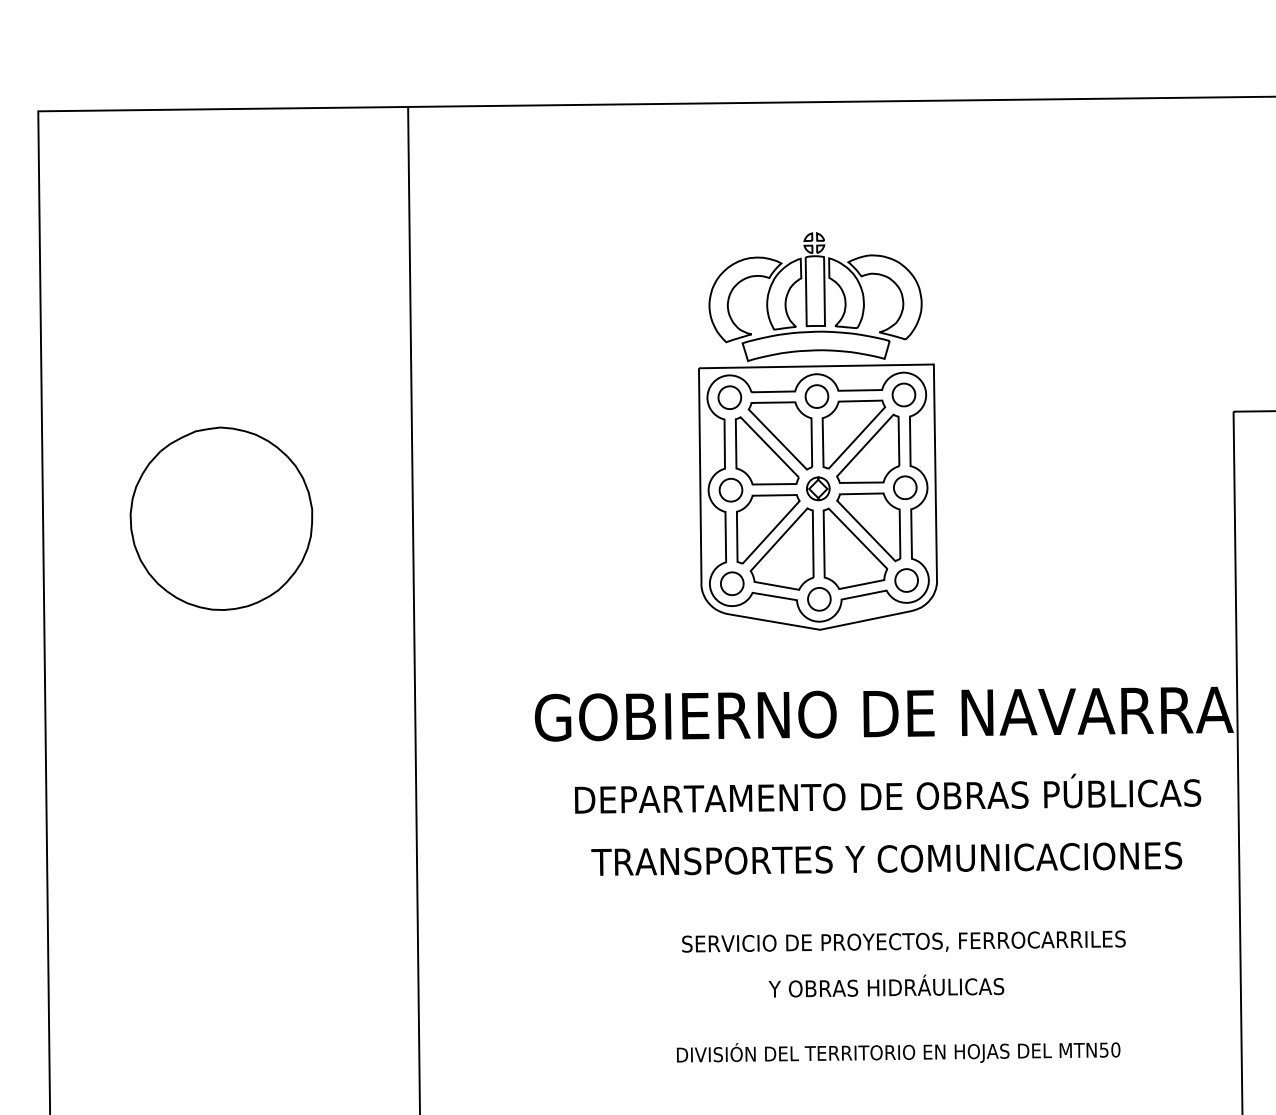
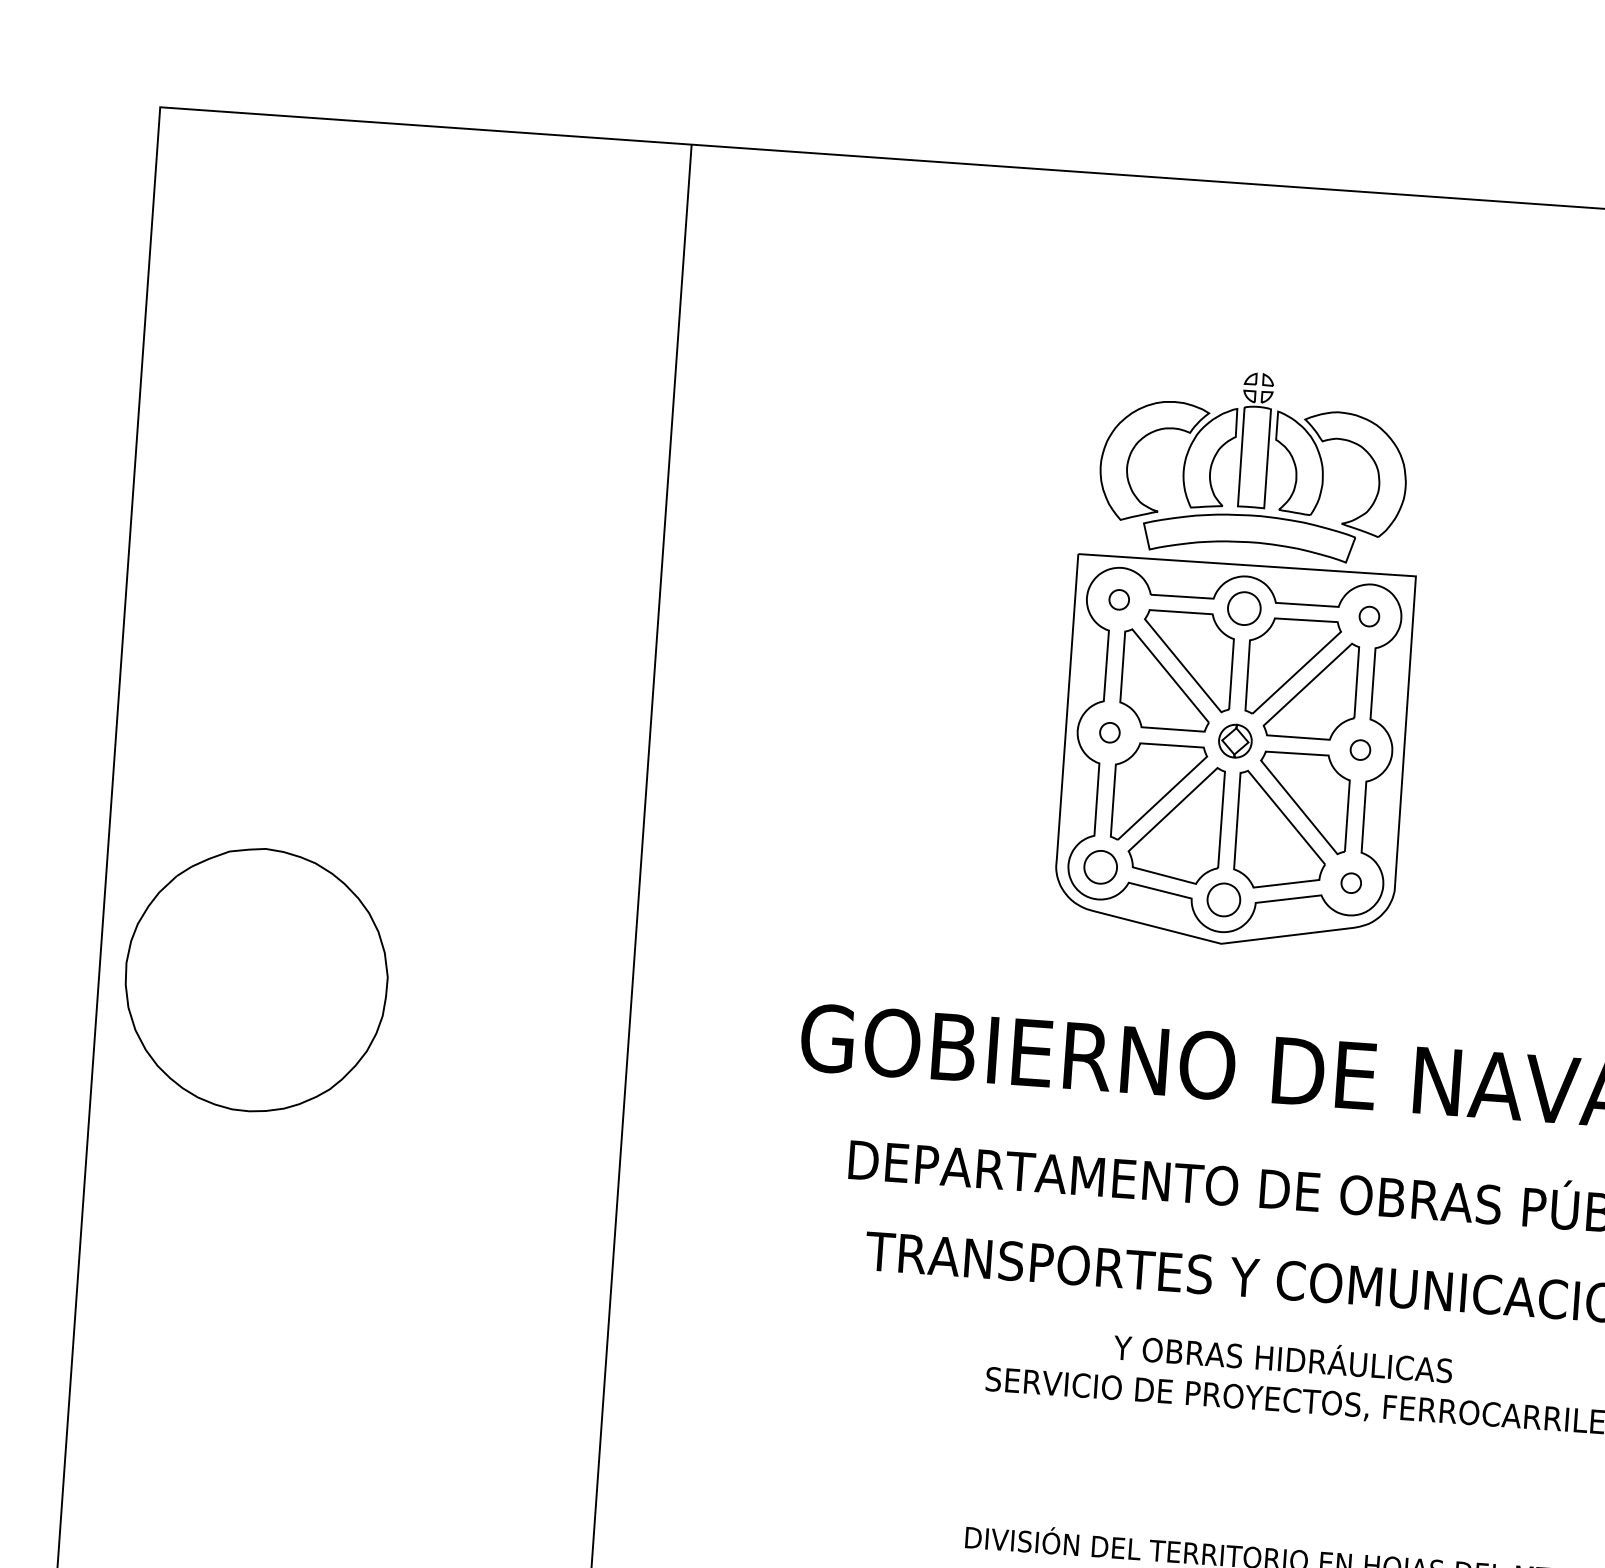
part: (903, 394) -> (1368, 615), size x0.6
part: (729, 397) -> (1118, 599), size x0.6
part: (905, 487) -> (1360, 749), size x0.6
part: (730, 489) -> (1109, 731), size x0.6
part: (221, 518) -> (256, 979), moved
part: (906, 580) -> (1351, 883), size x0.6
text: (886, 985) -> (1283, 1355), moved

